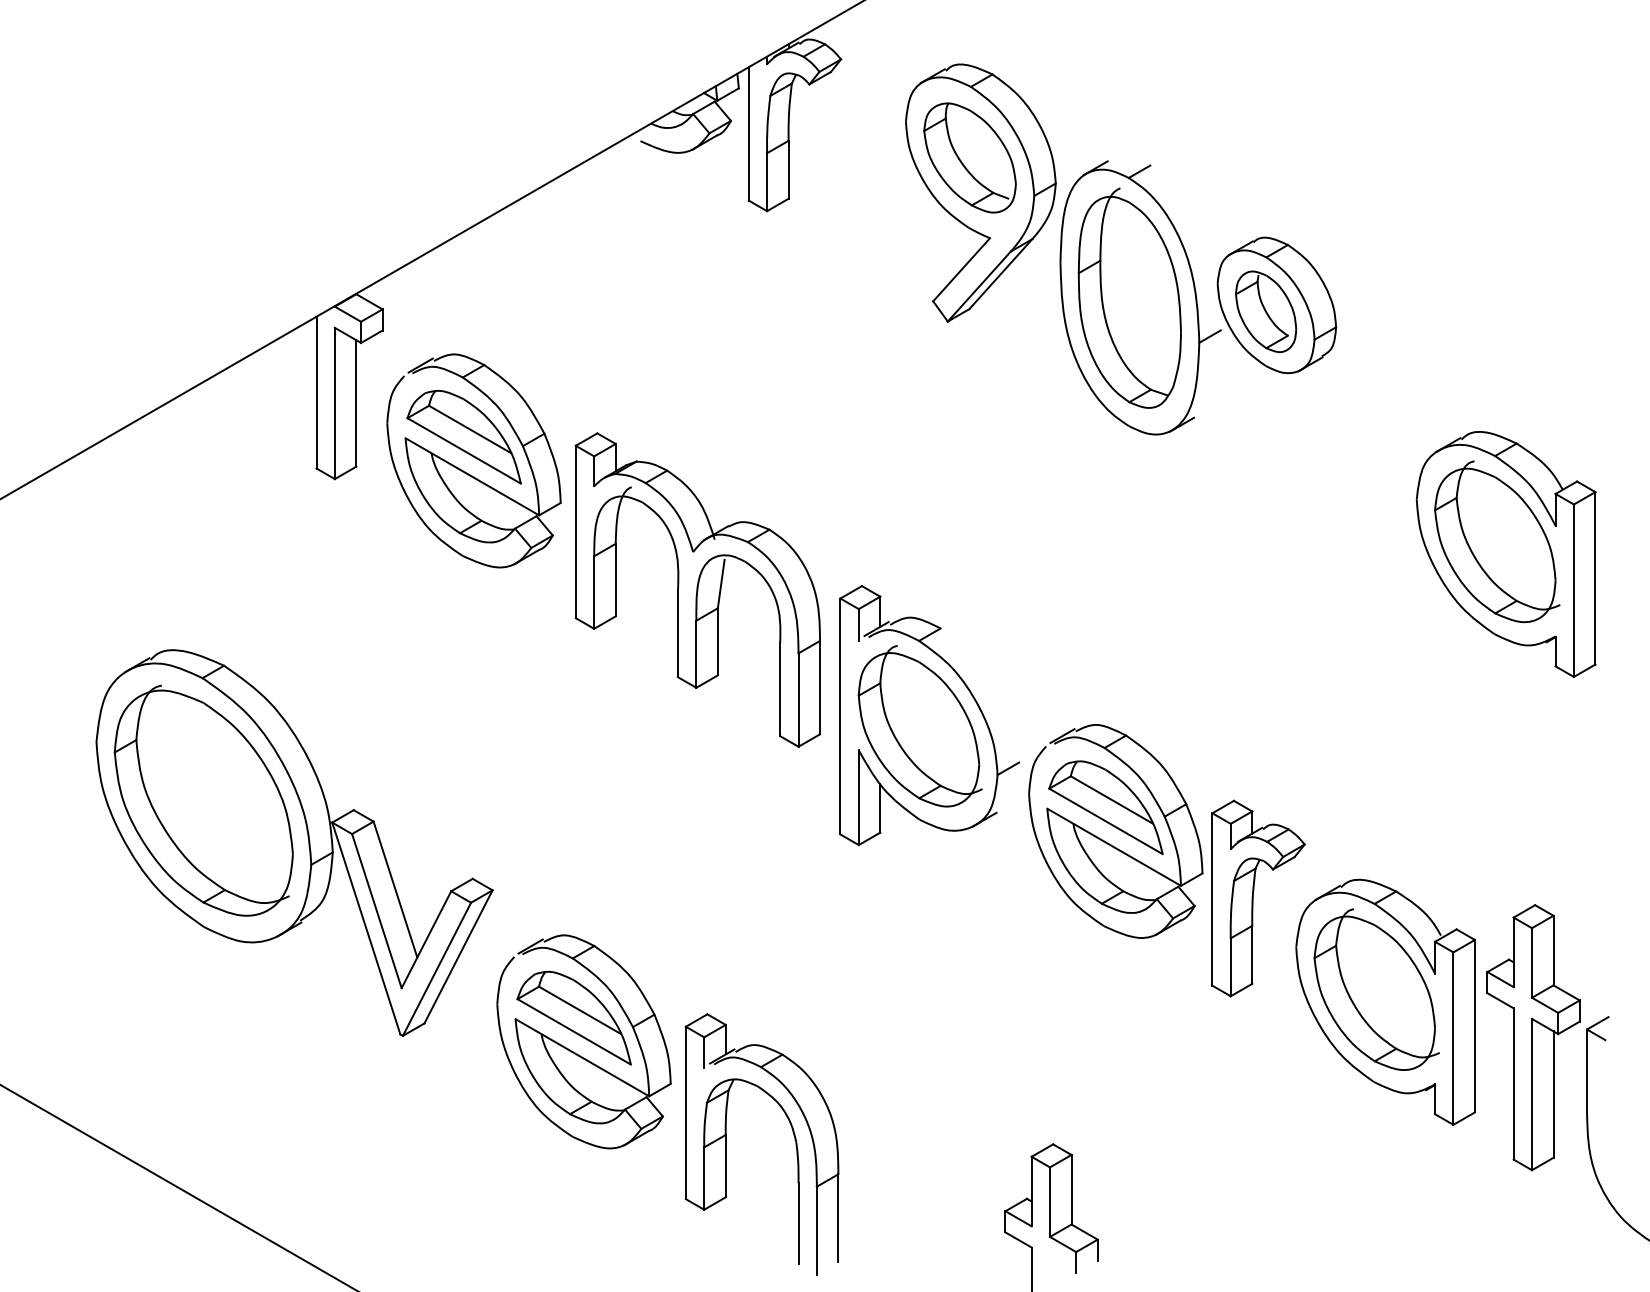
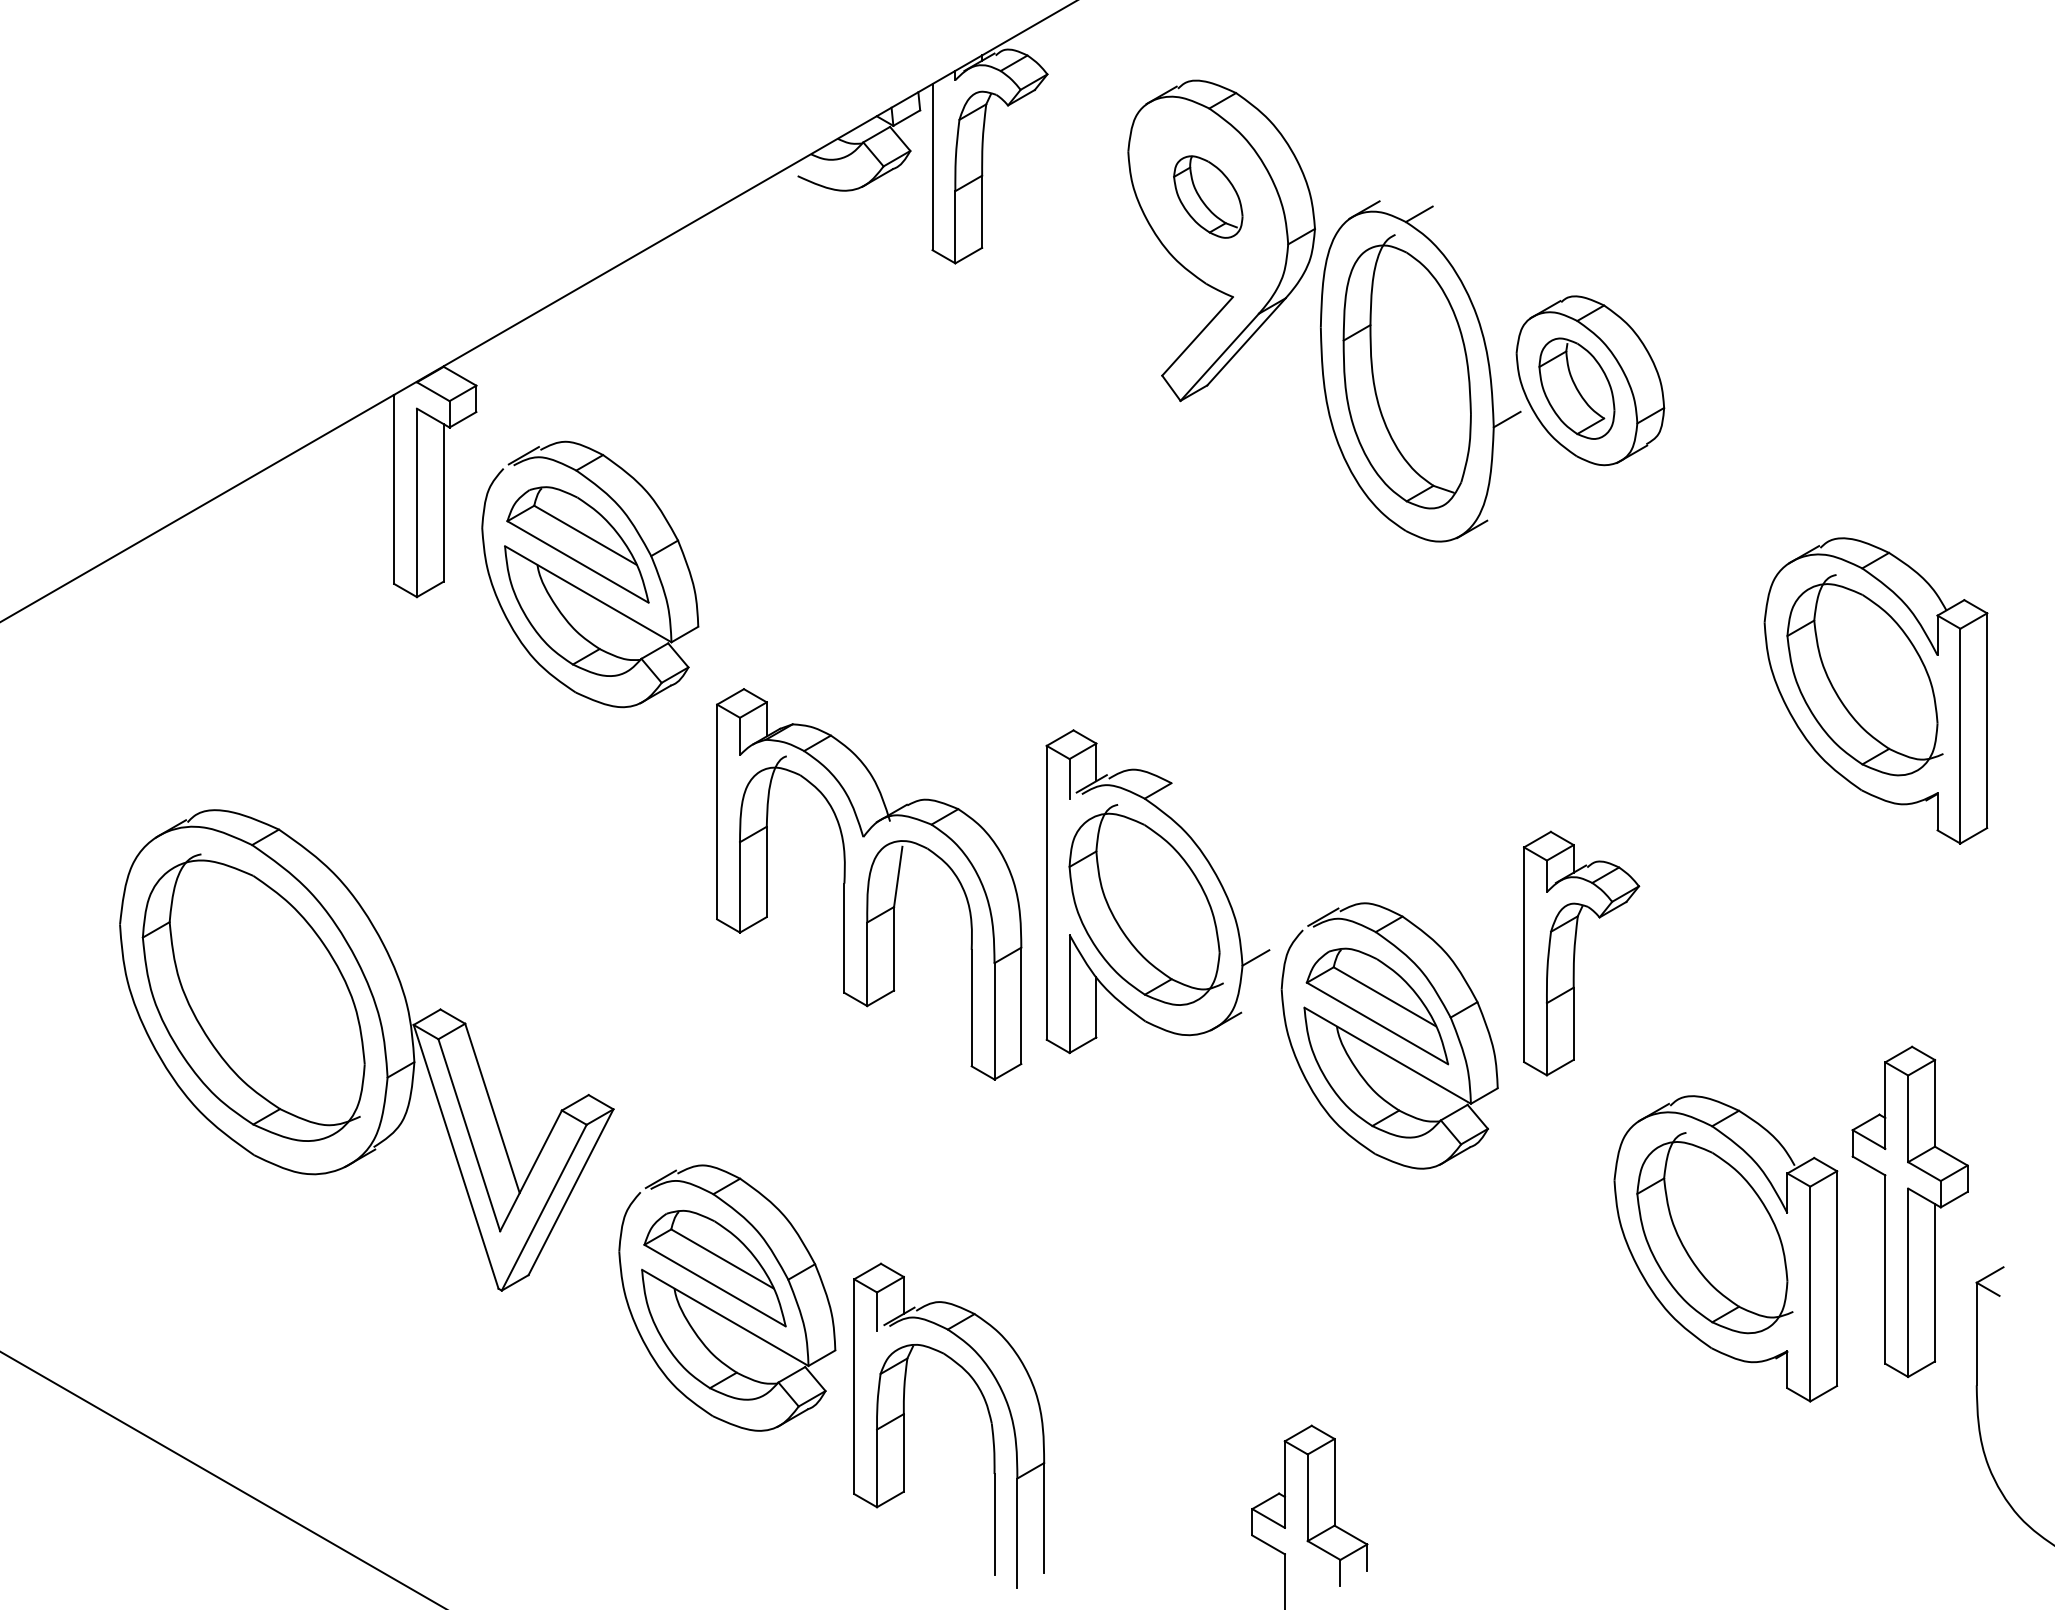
part: (970, 157) -> (1208, 196), size x0.6
part: (698, 590) -> (869, 884), moved
part: (1258, 898) -> (1581, 953), moved
part: (1533, 1037) -> (1909, 1211), moved

